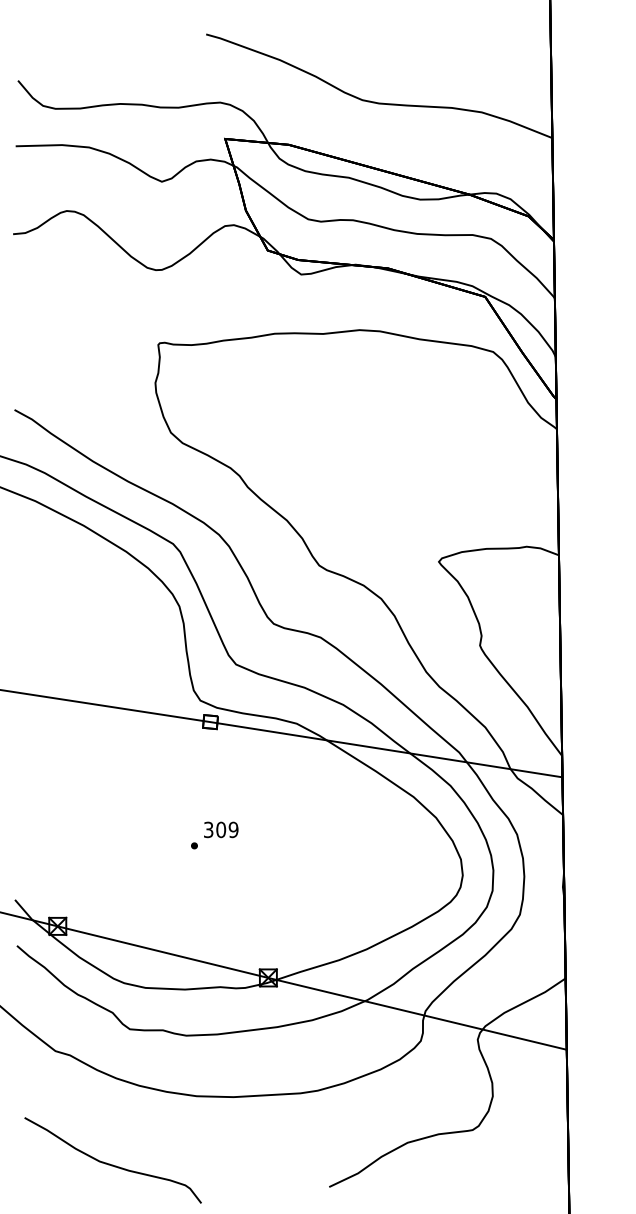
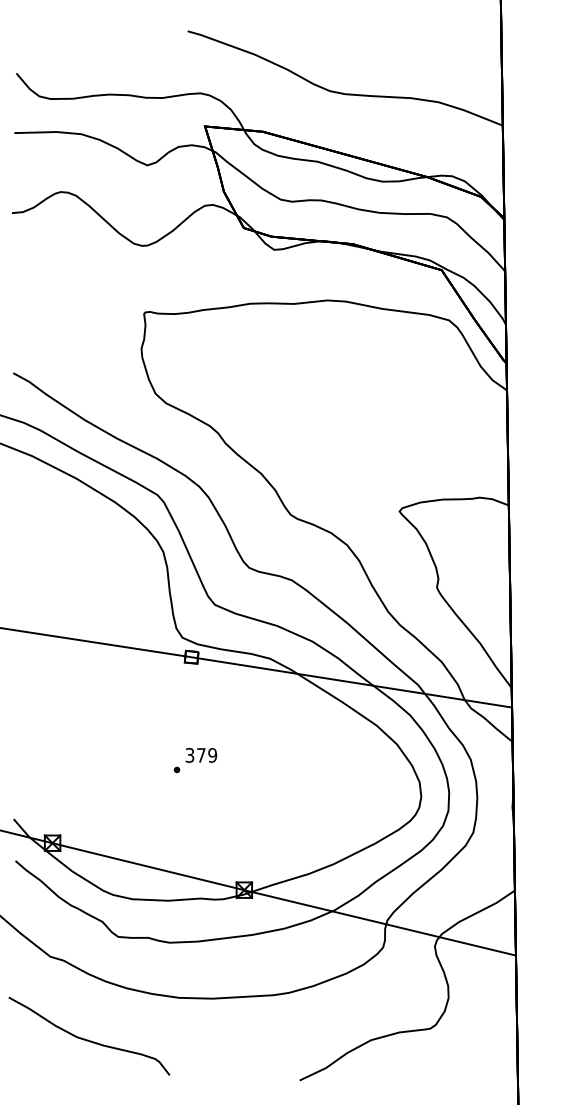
text: (221, 829) -> (201, 755), 309 -> 379
curve: (112, 1164) -> (88, 1039), moved

